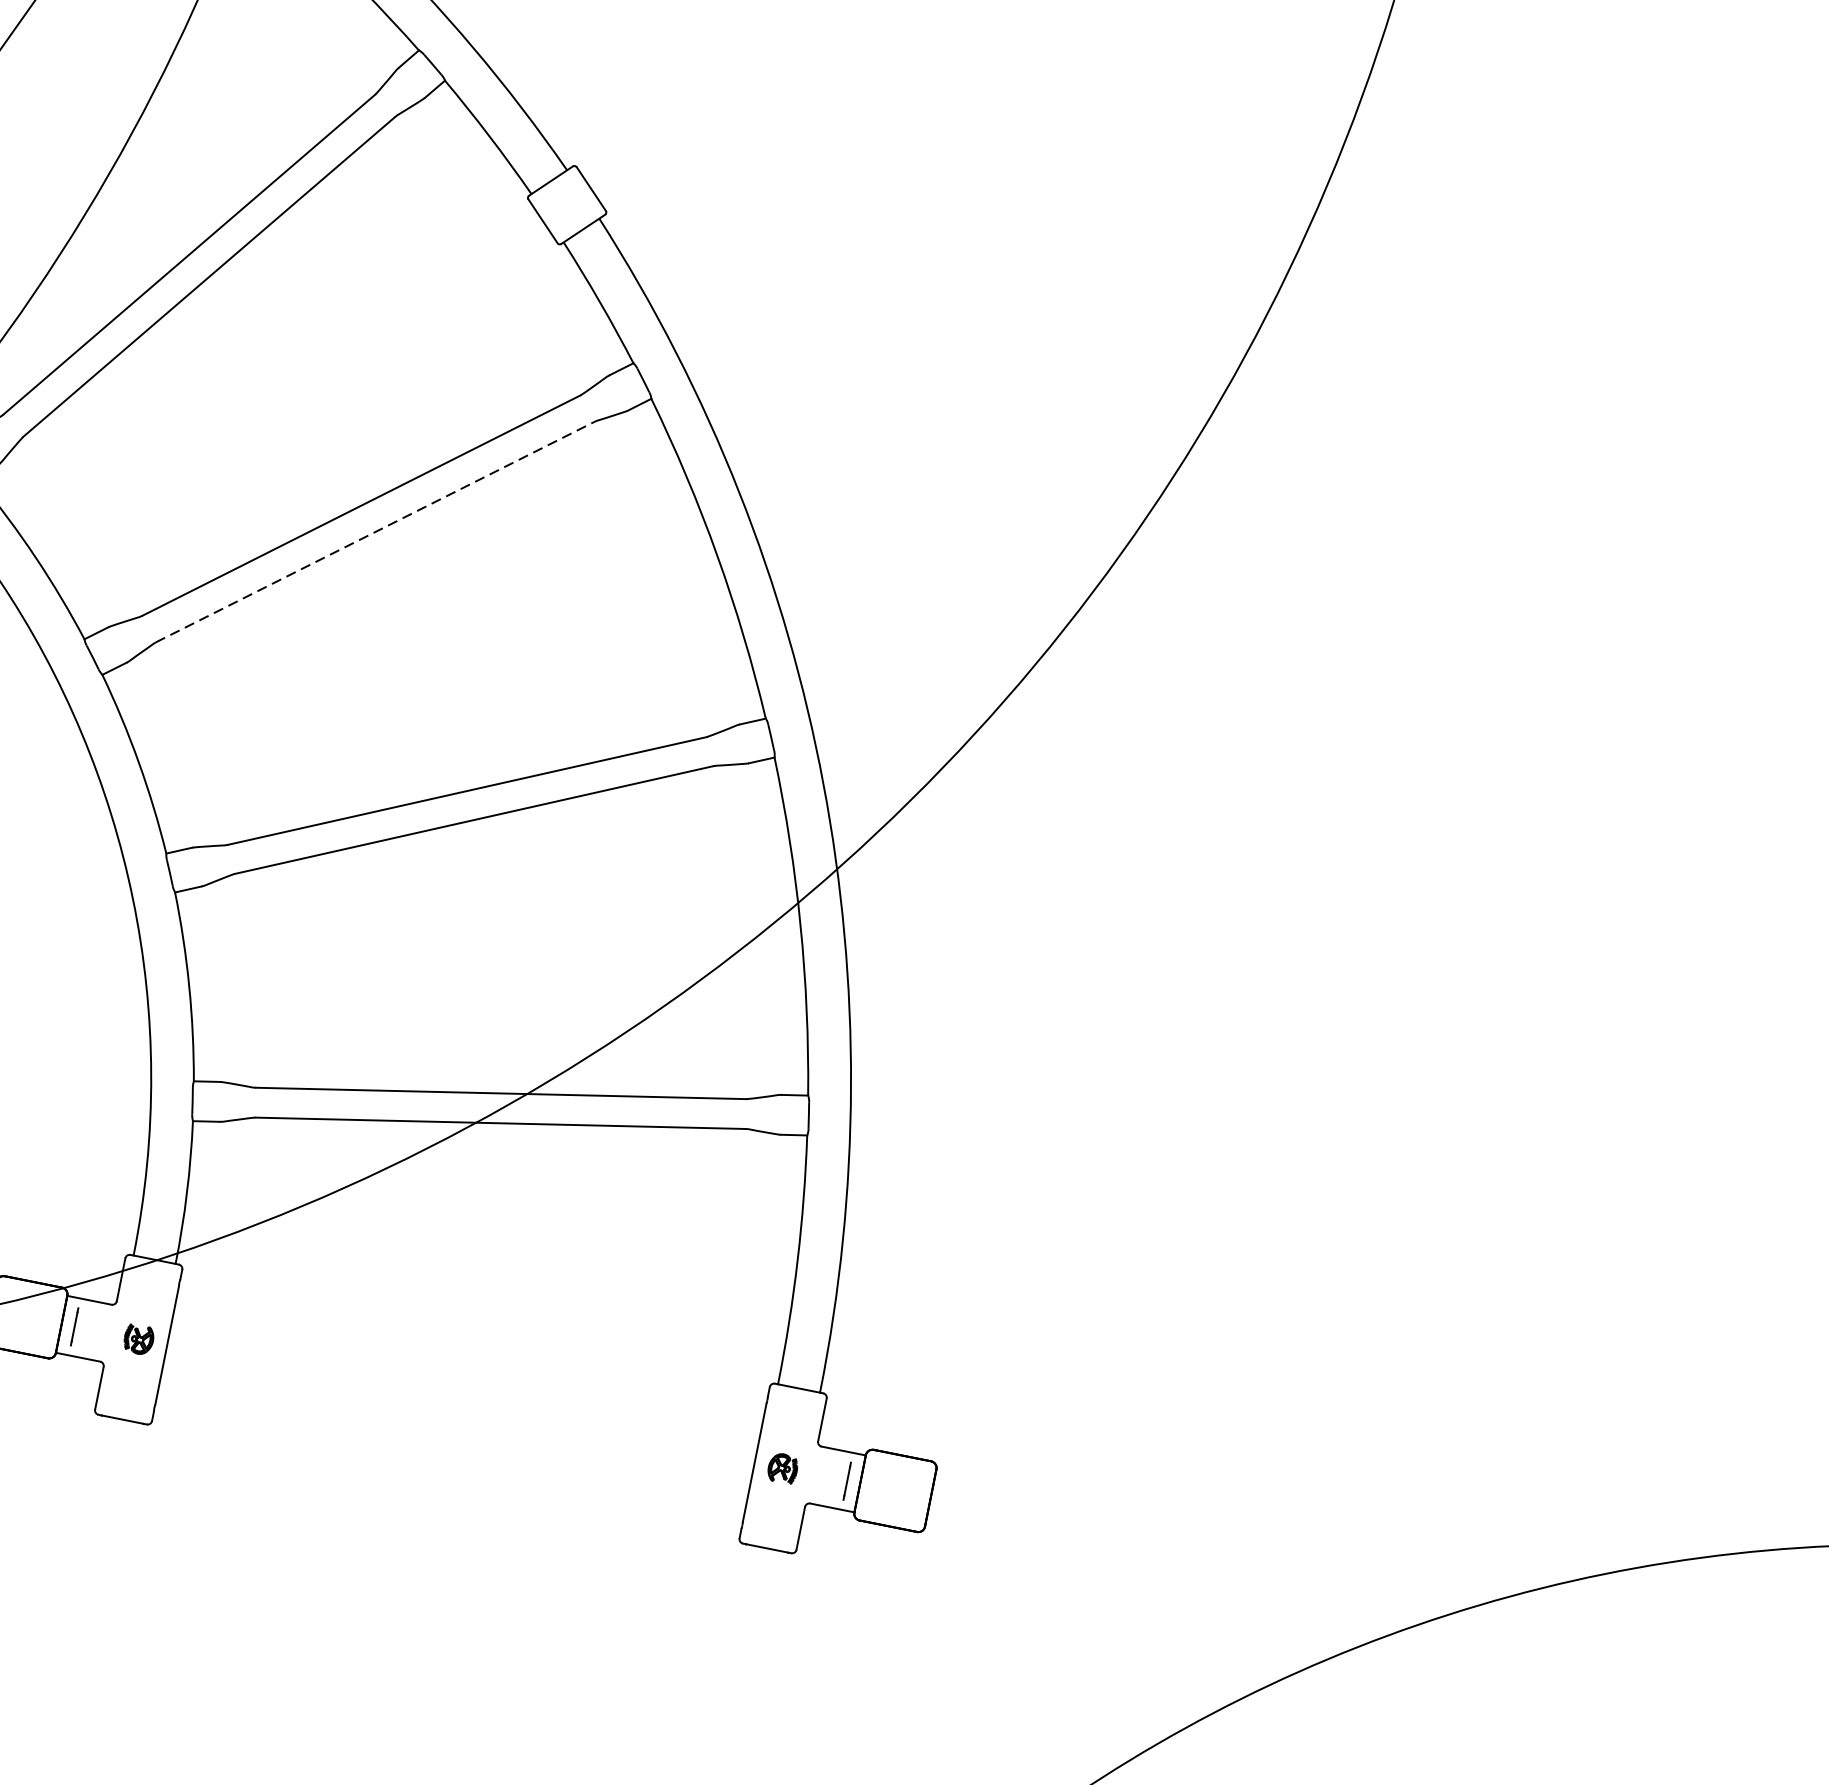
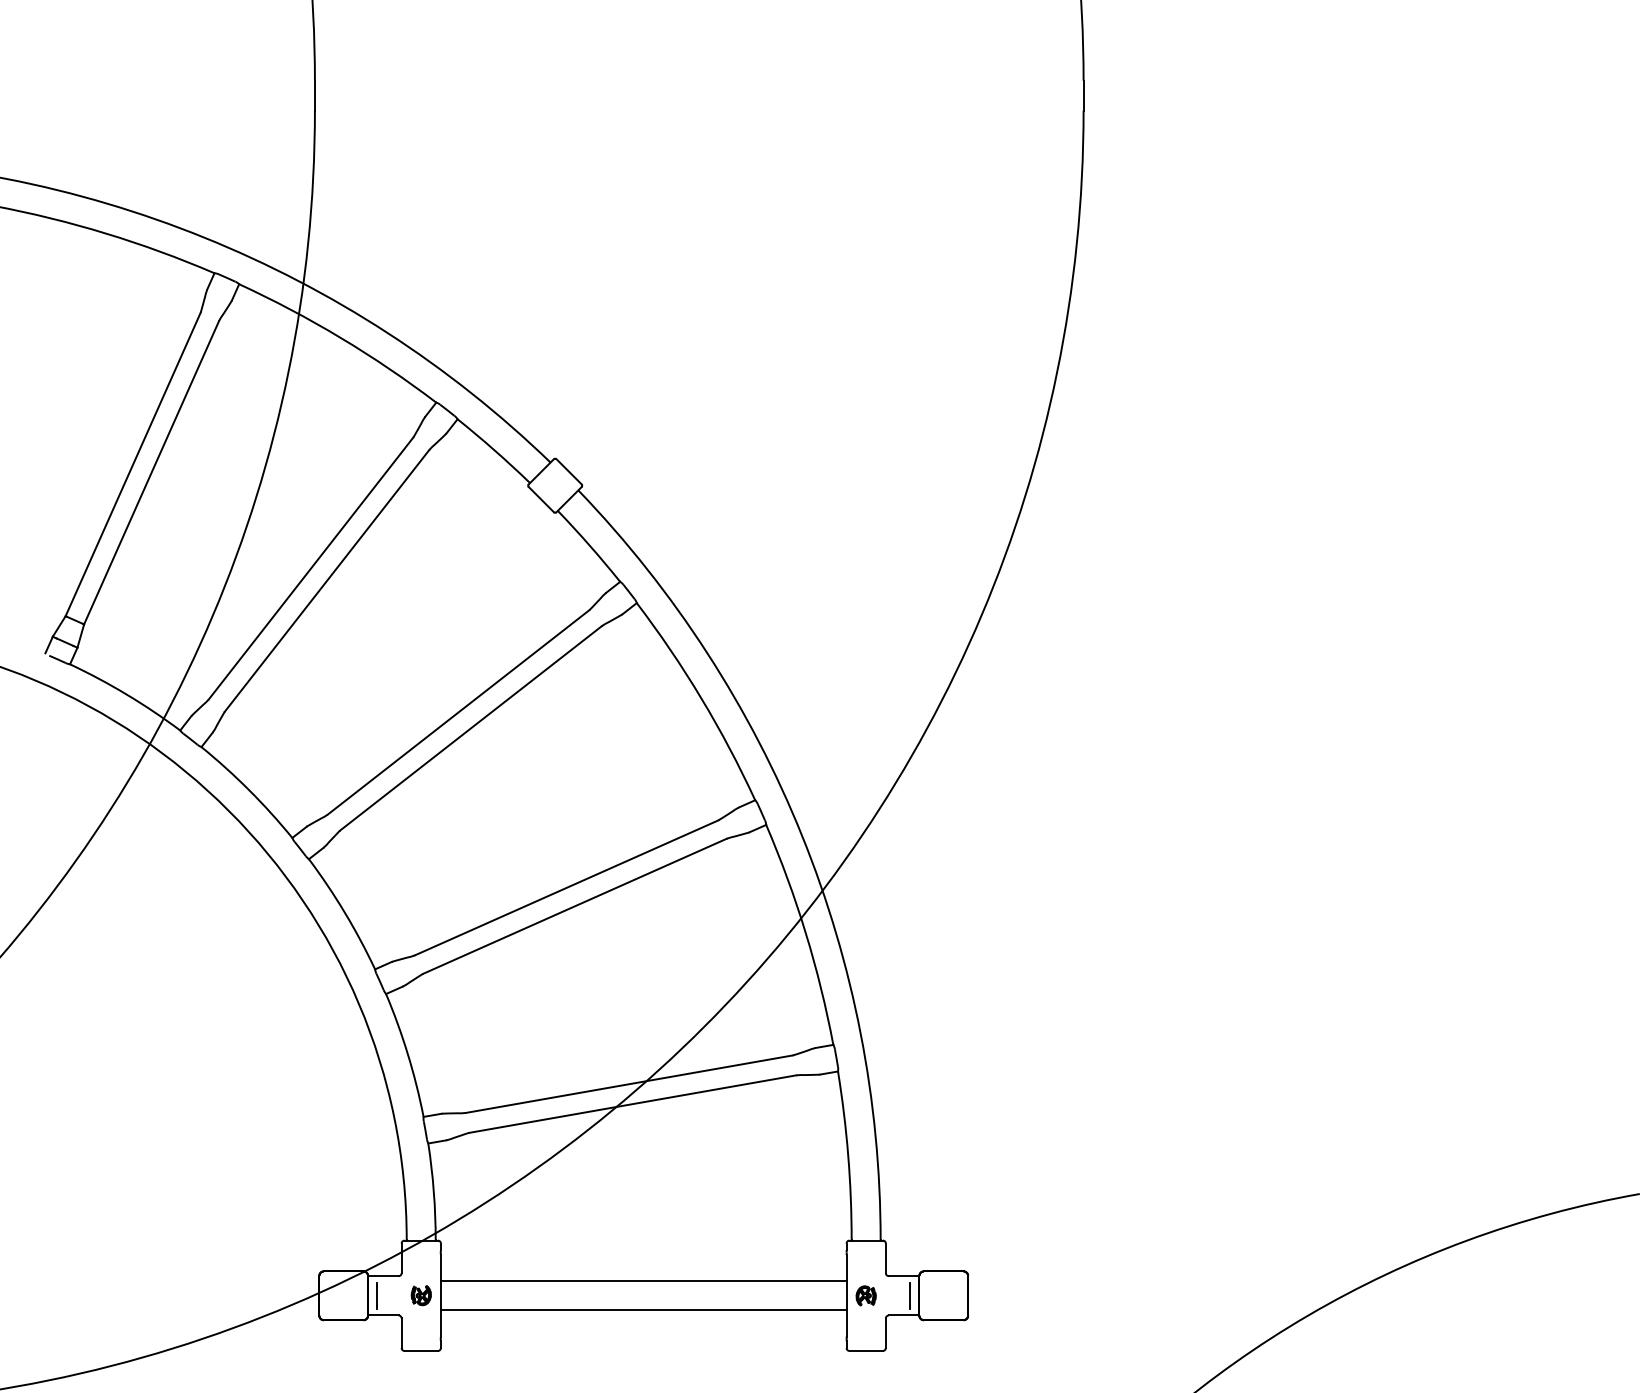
line: (374, 532) -> (470, 728), dashed -> solid
line: (464, 1383) -> (643, 1281), added
line: (456, 1425) -> (643, 1310), added

